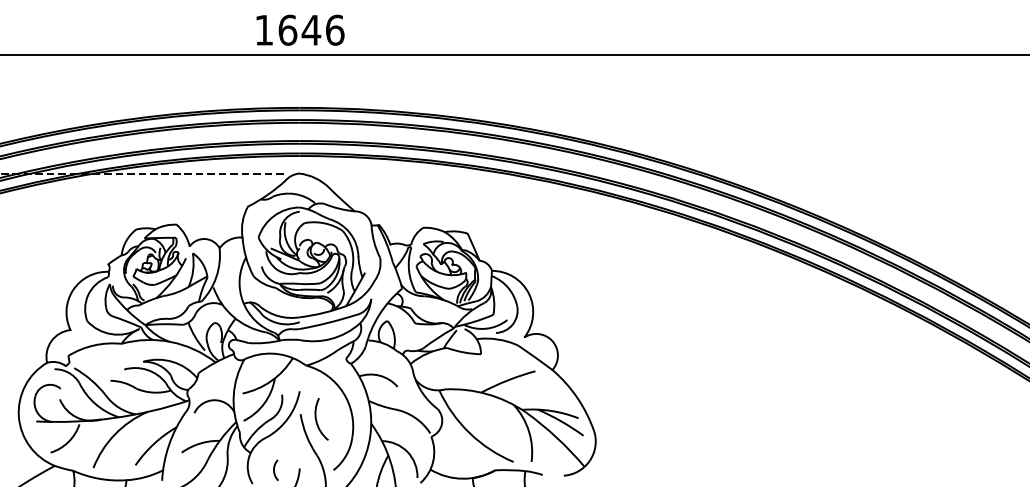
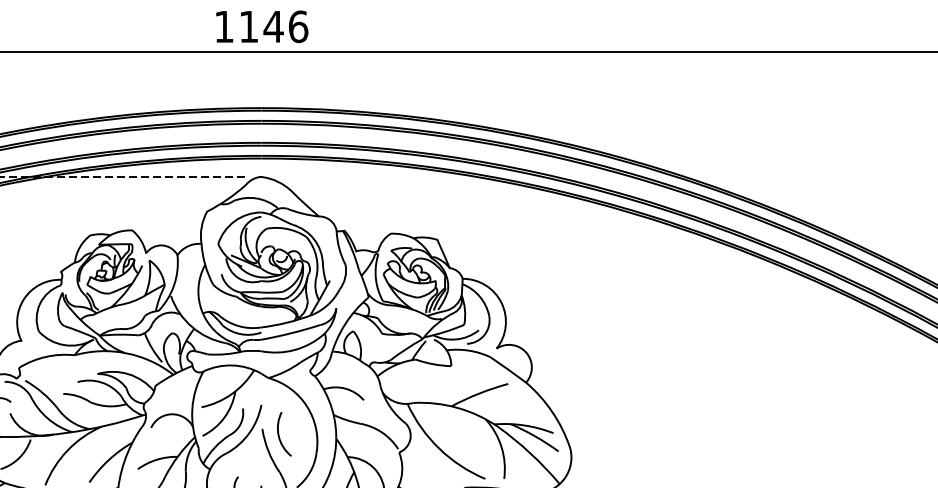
text: (287, 29) -> (248, 26), 1646 -> 1146

